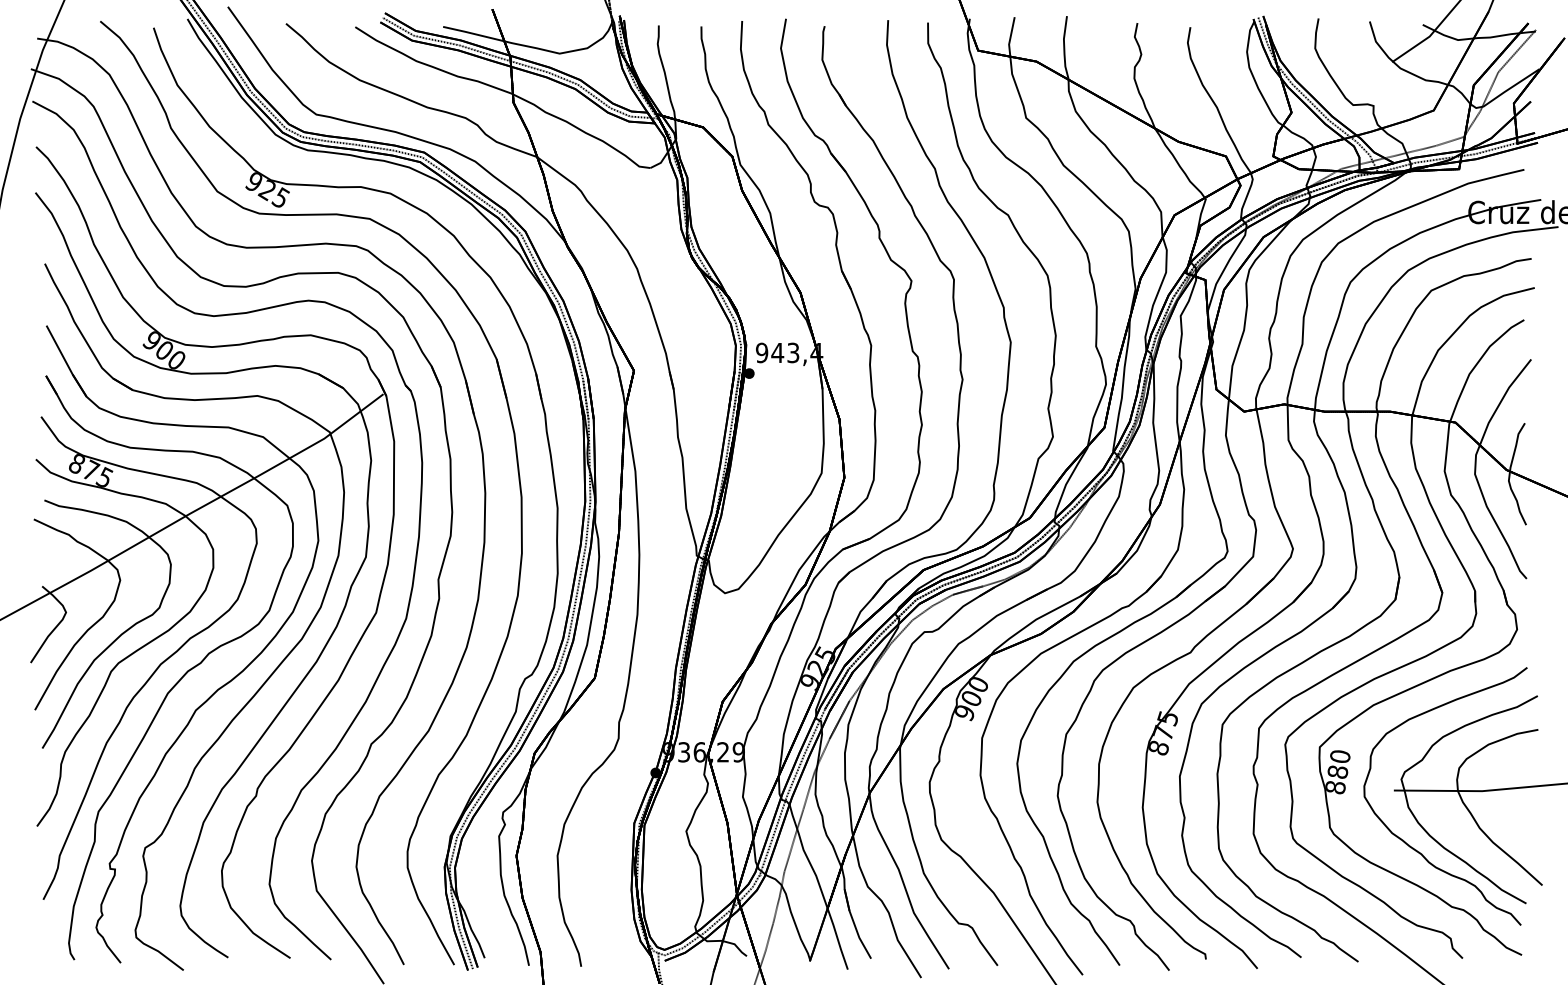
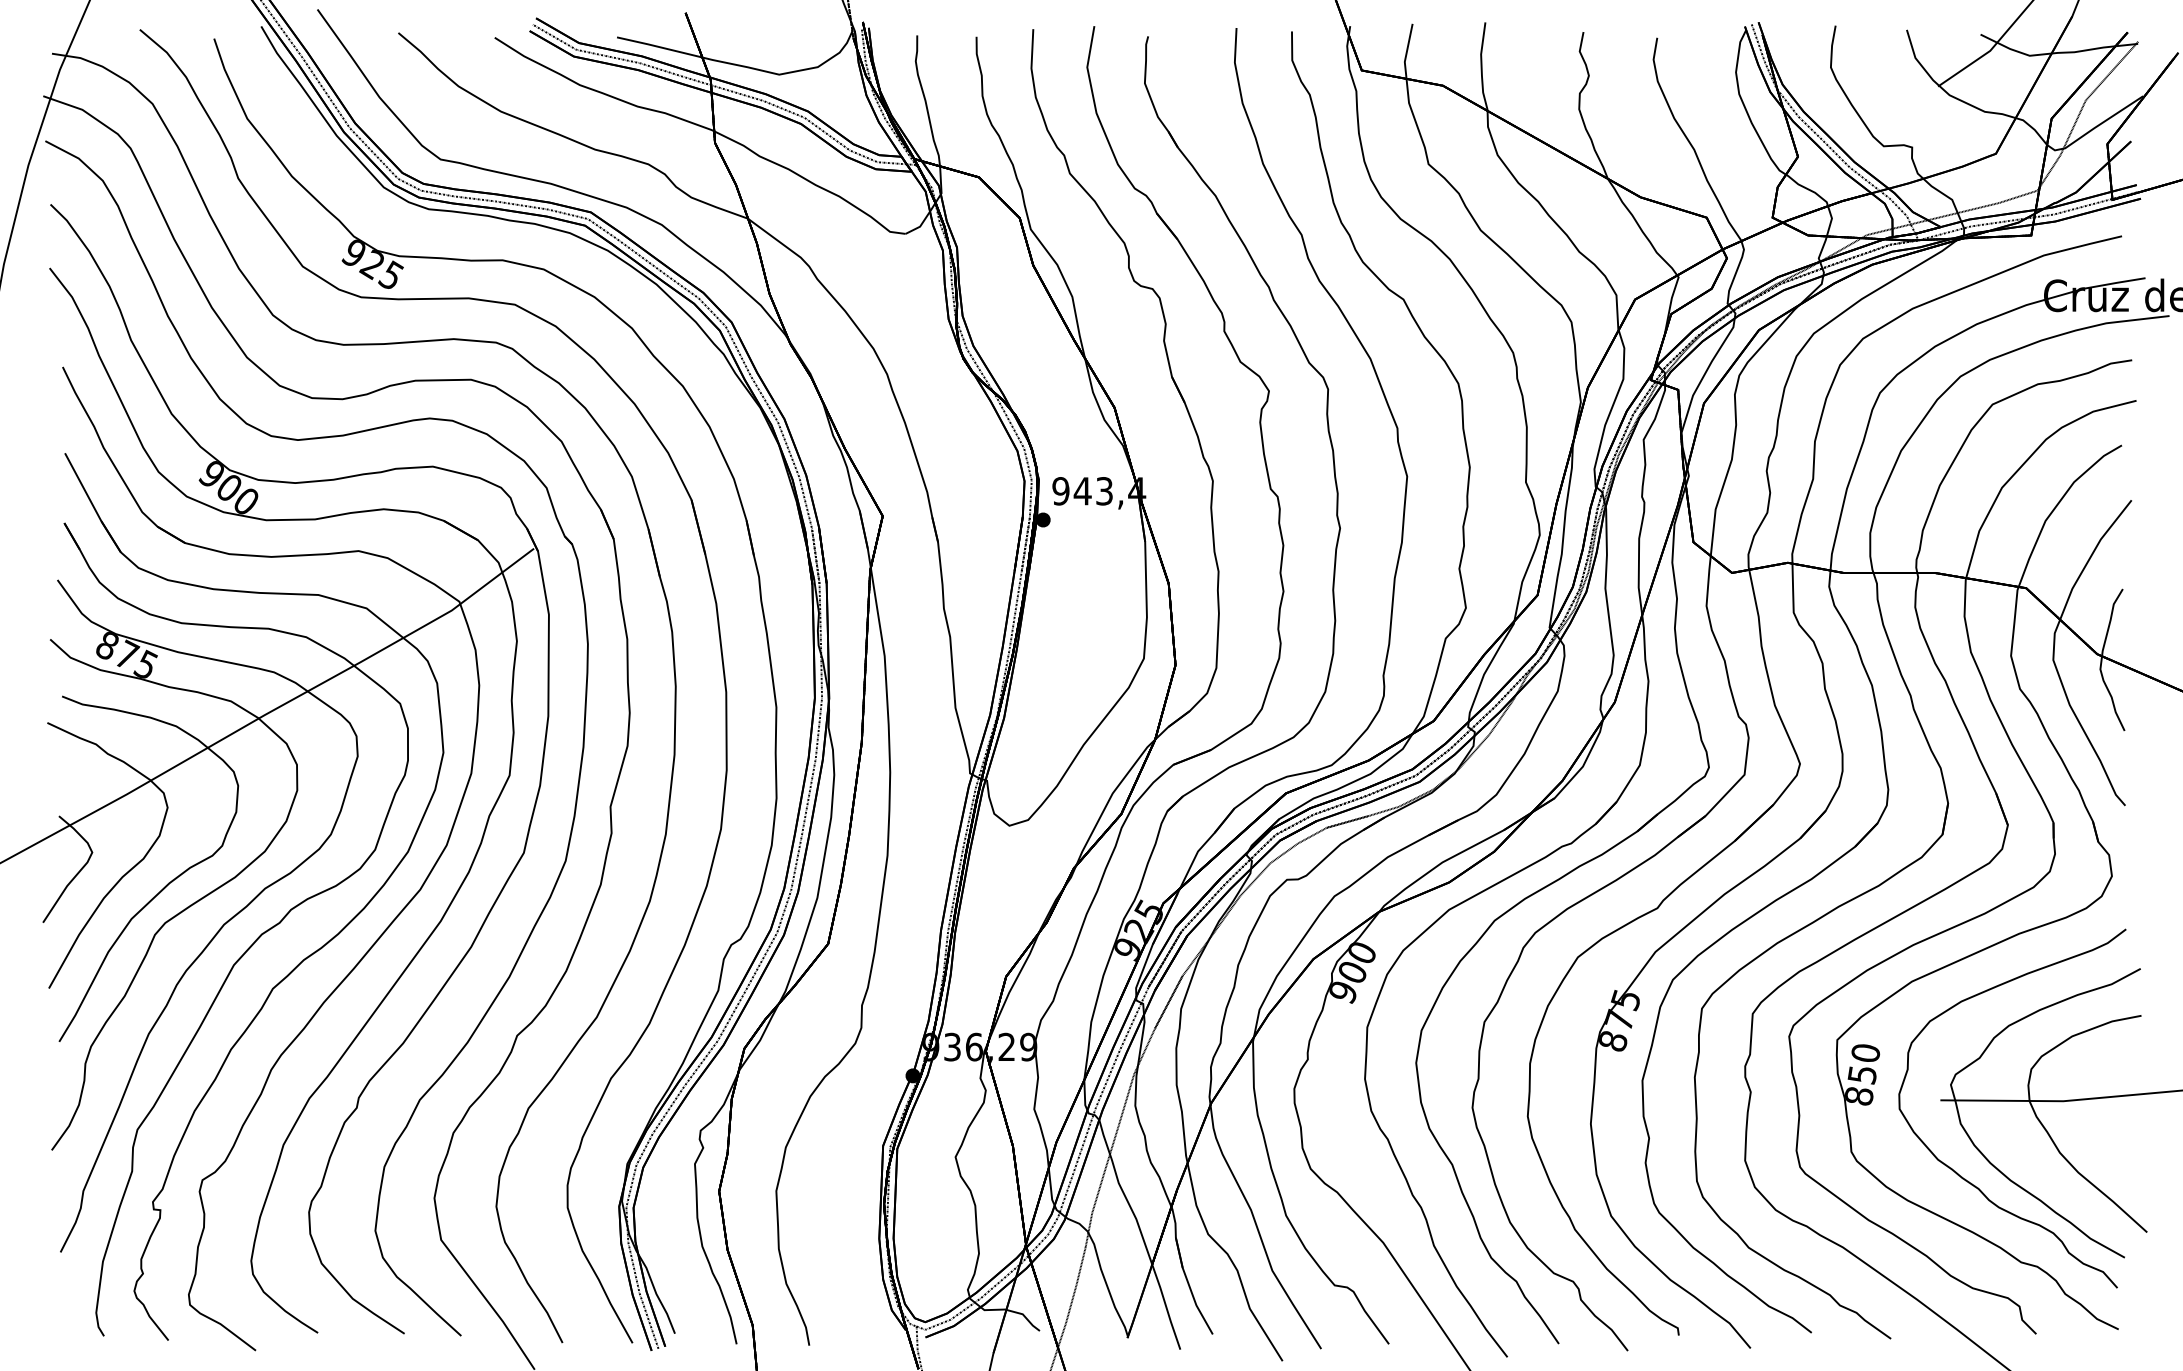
text: (1337, 772) -> (1861, 1075), 880 -> 850

